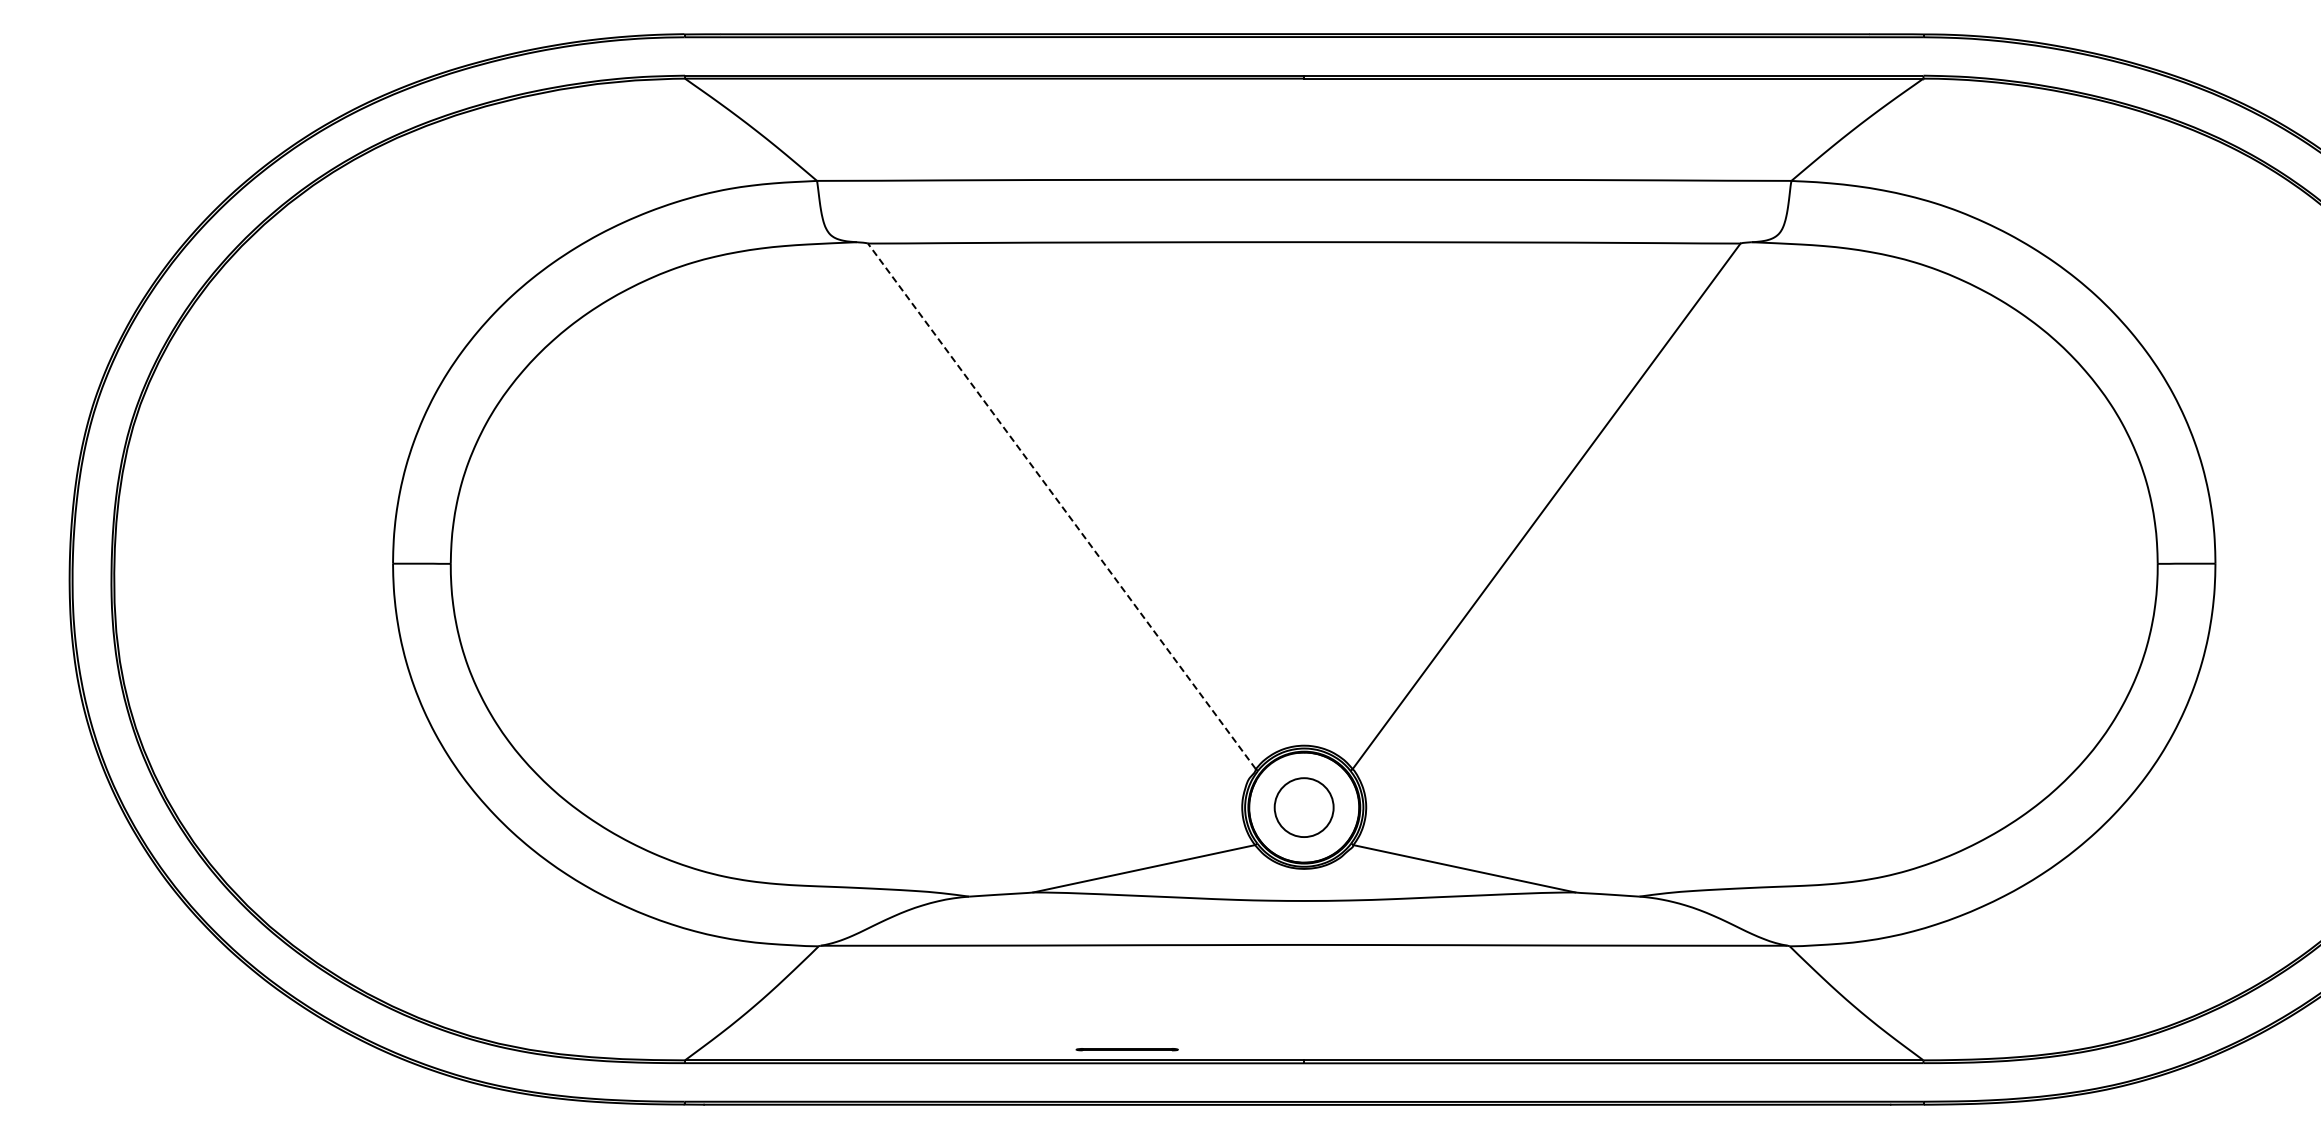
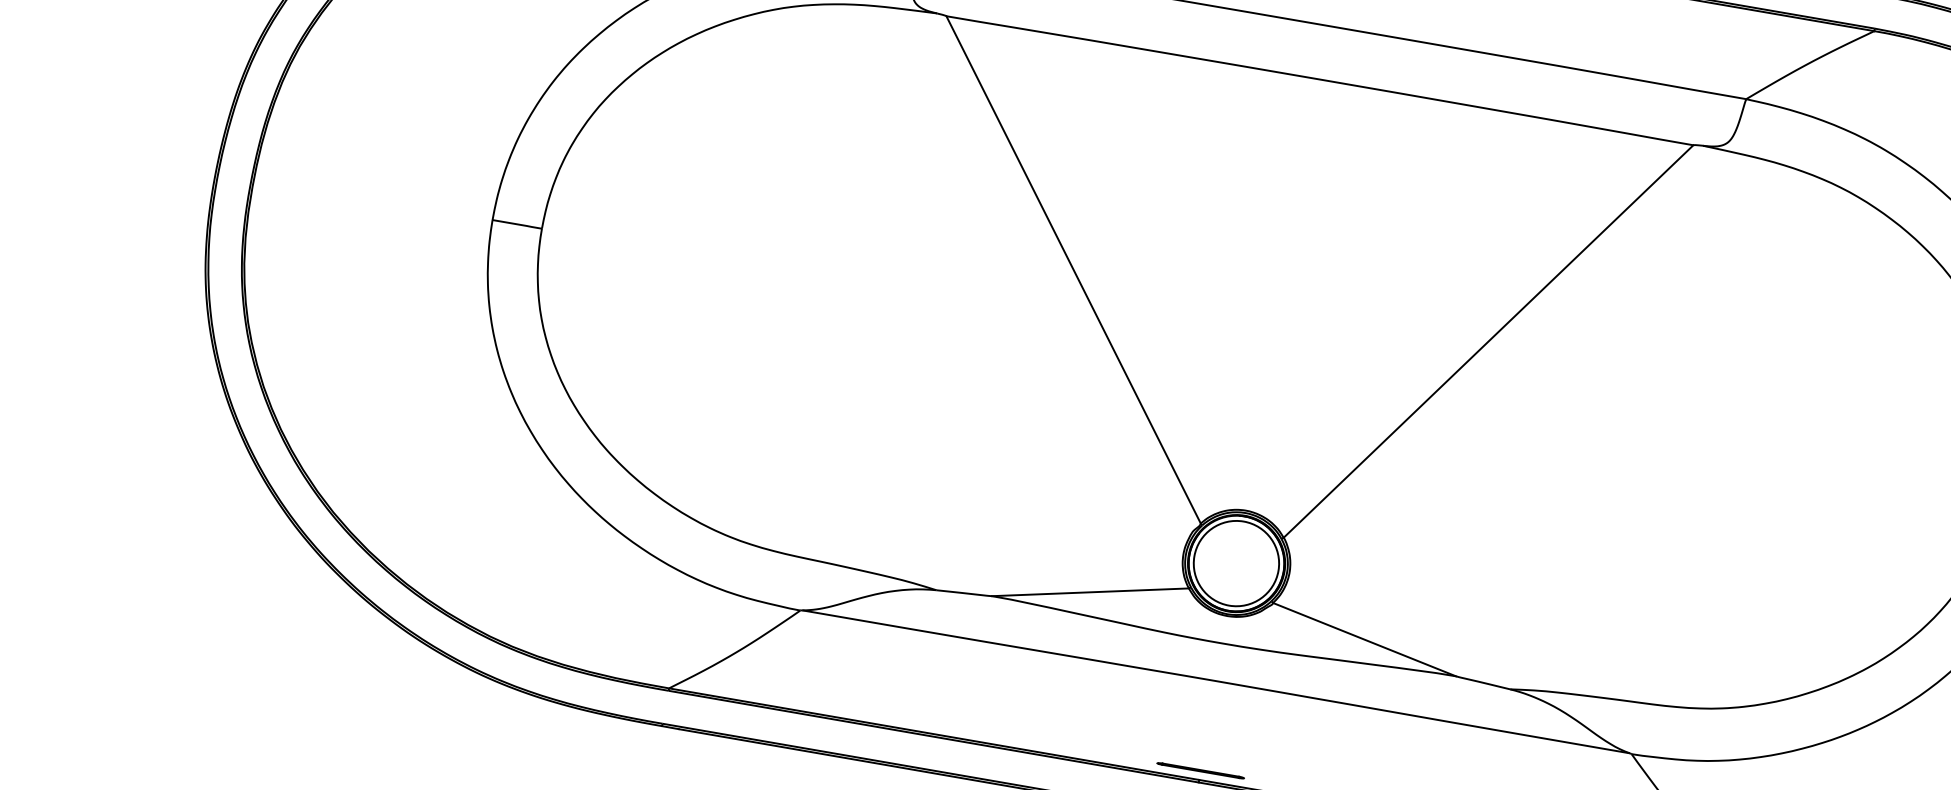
line: (1061, 506) -> (1073, 269), dashed -> solid
circle: (1304, 807) -> (1236, 563), size x1.67
line: (1126, 1049) -> (1200, 770), moved

